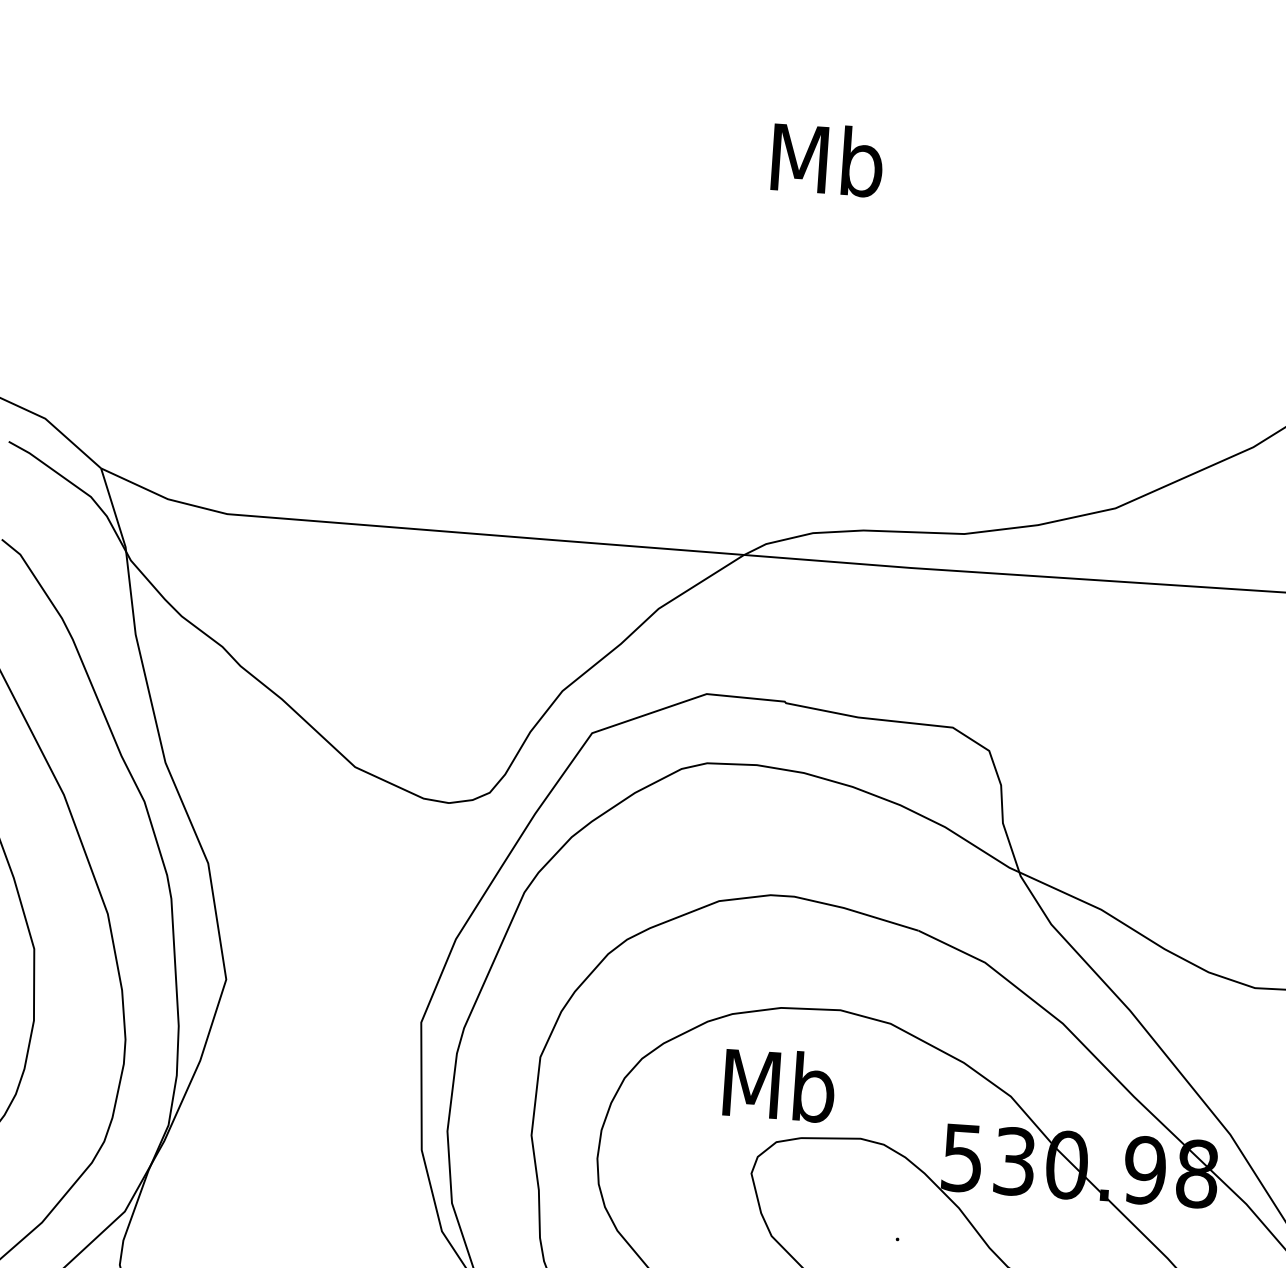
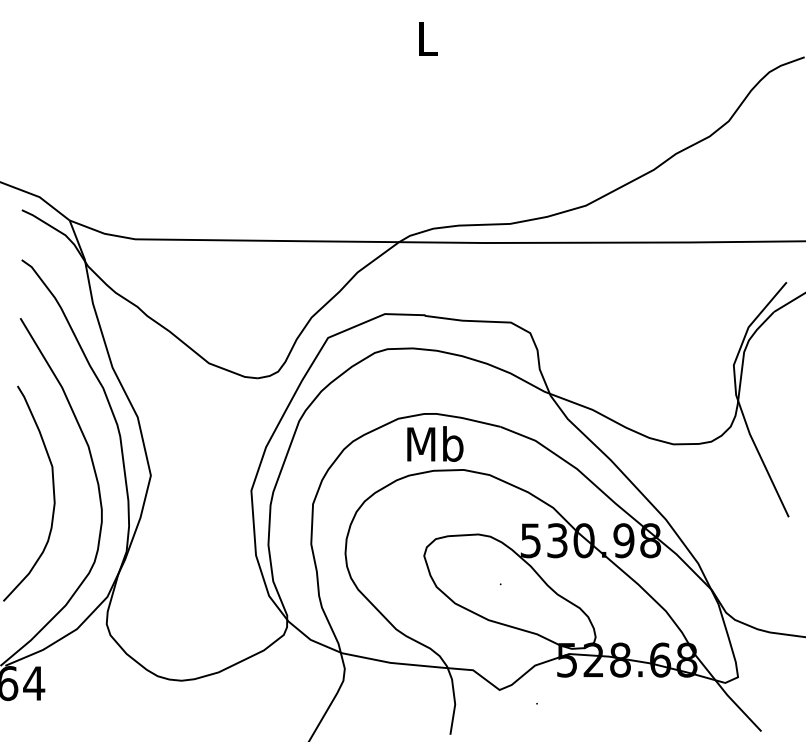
text: (827, 159) -> (427, 38), Mb -> L
text: (779, 1084) -> (435, 443), moved

